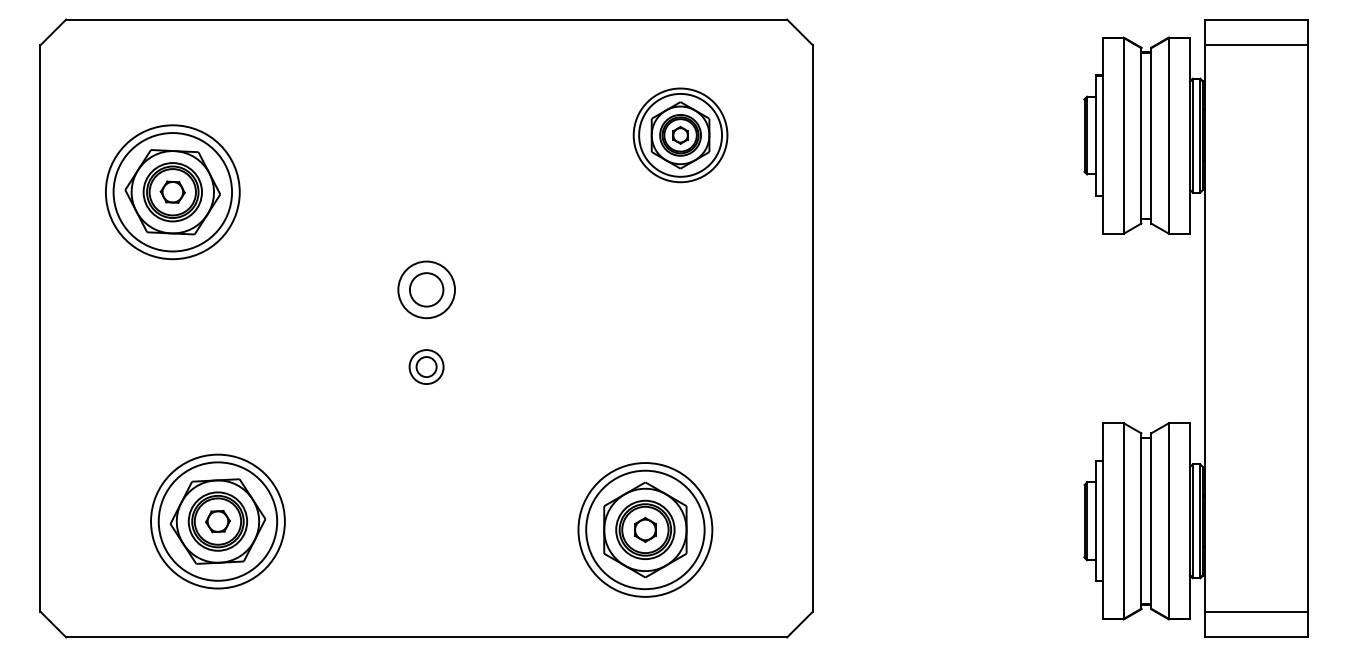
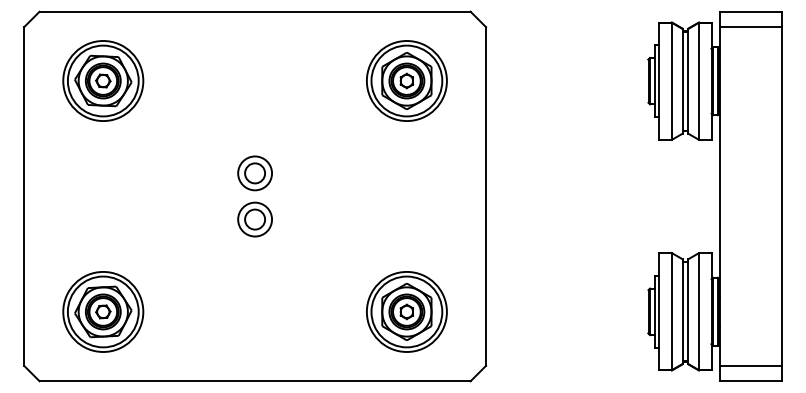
part: (679, 134) -> (406, 80), size x1.43
part: (173, 191) -> (103, 80), moved
part: (425, 366) -> (254, 219), size x1.67
part: (218, 520) -> (103, 311), moved
part: (644, 529) -> (406, 311), moved

